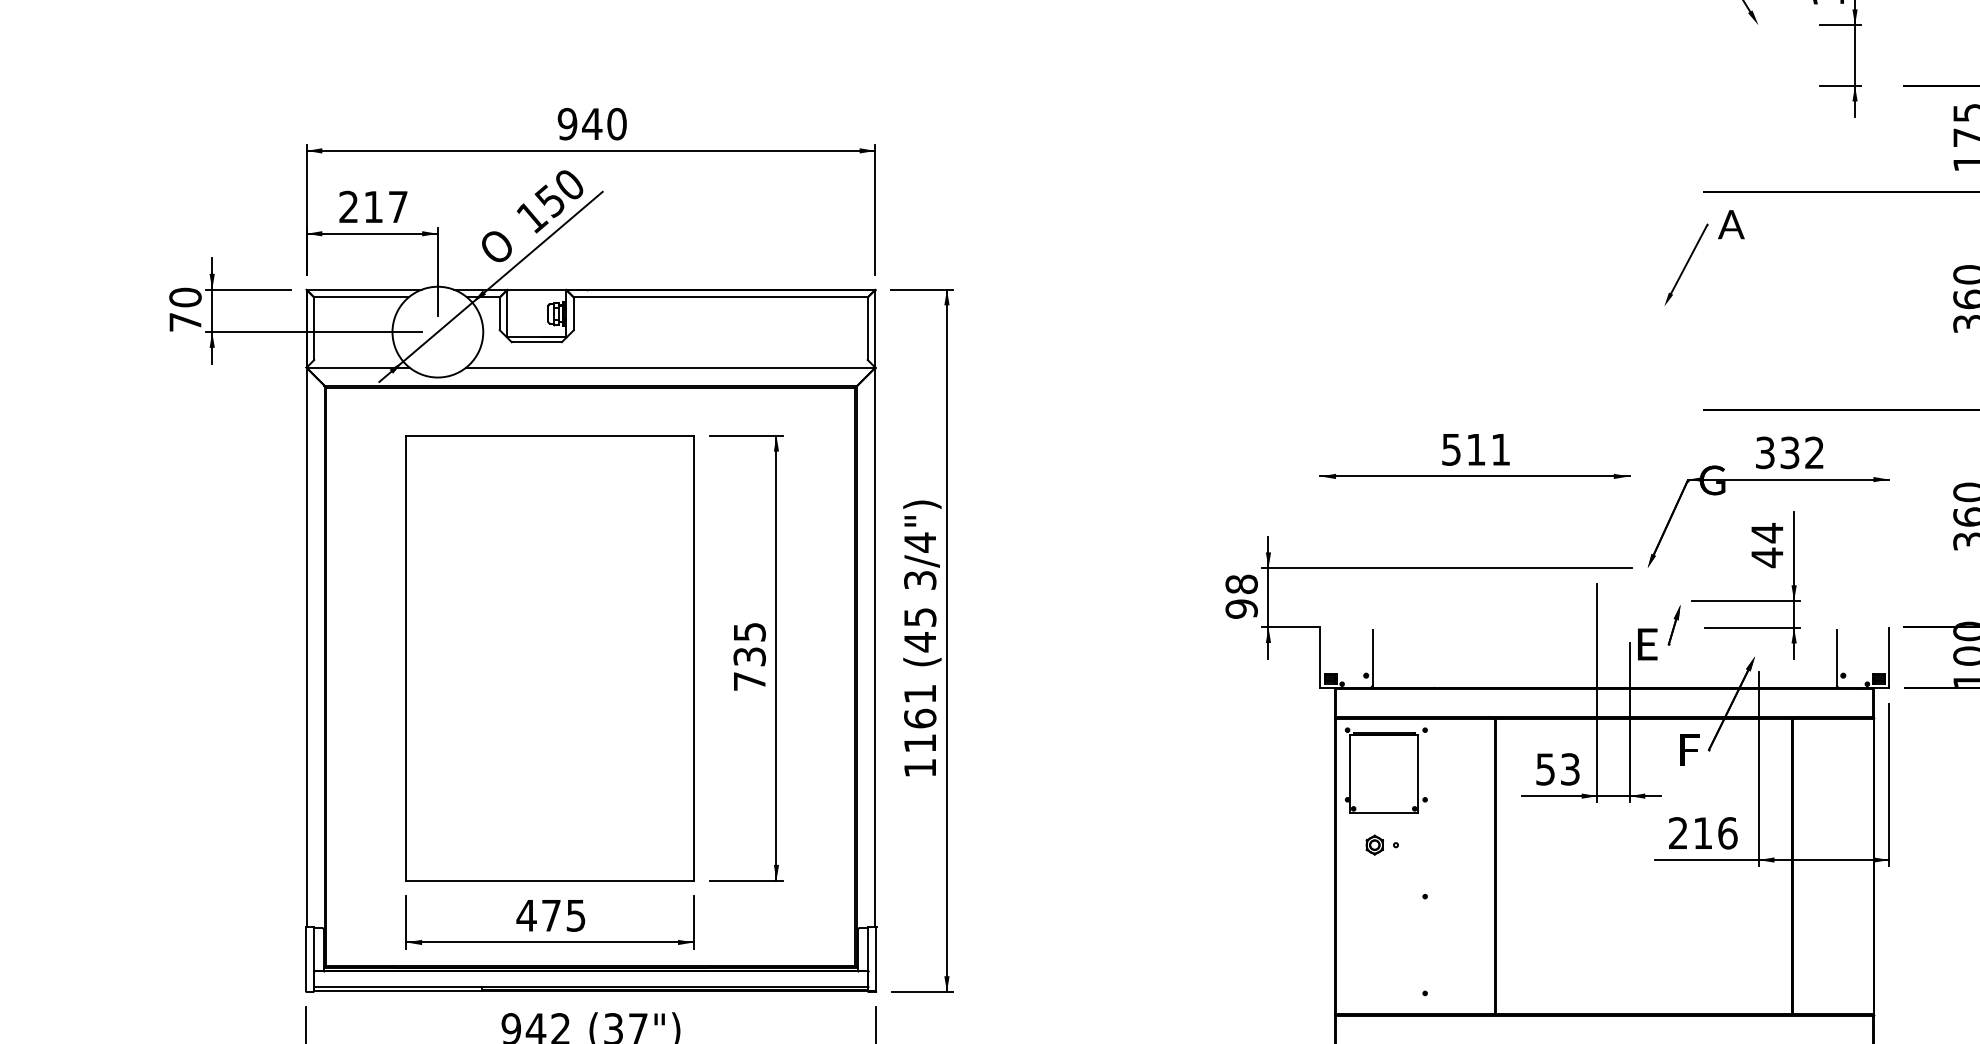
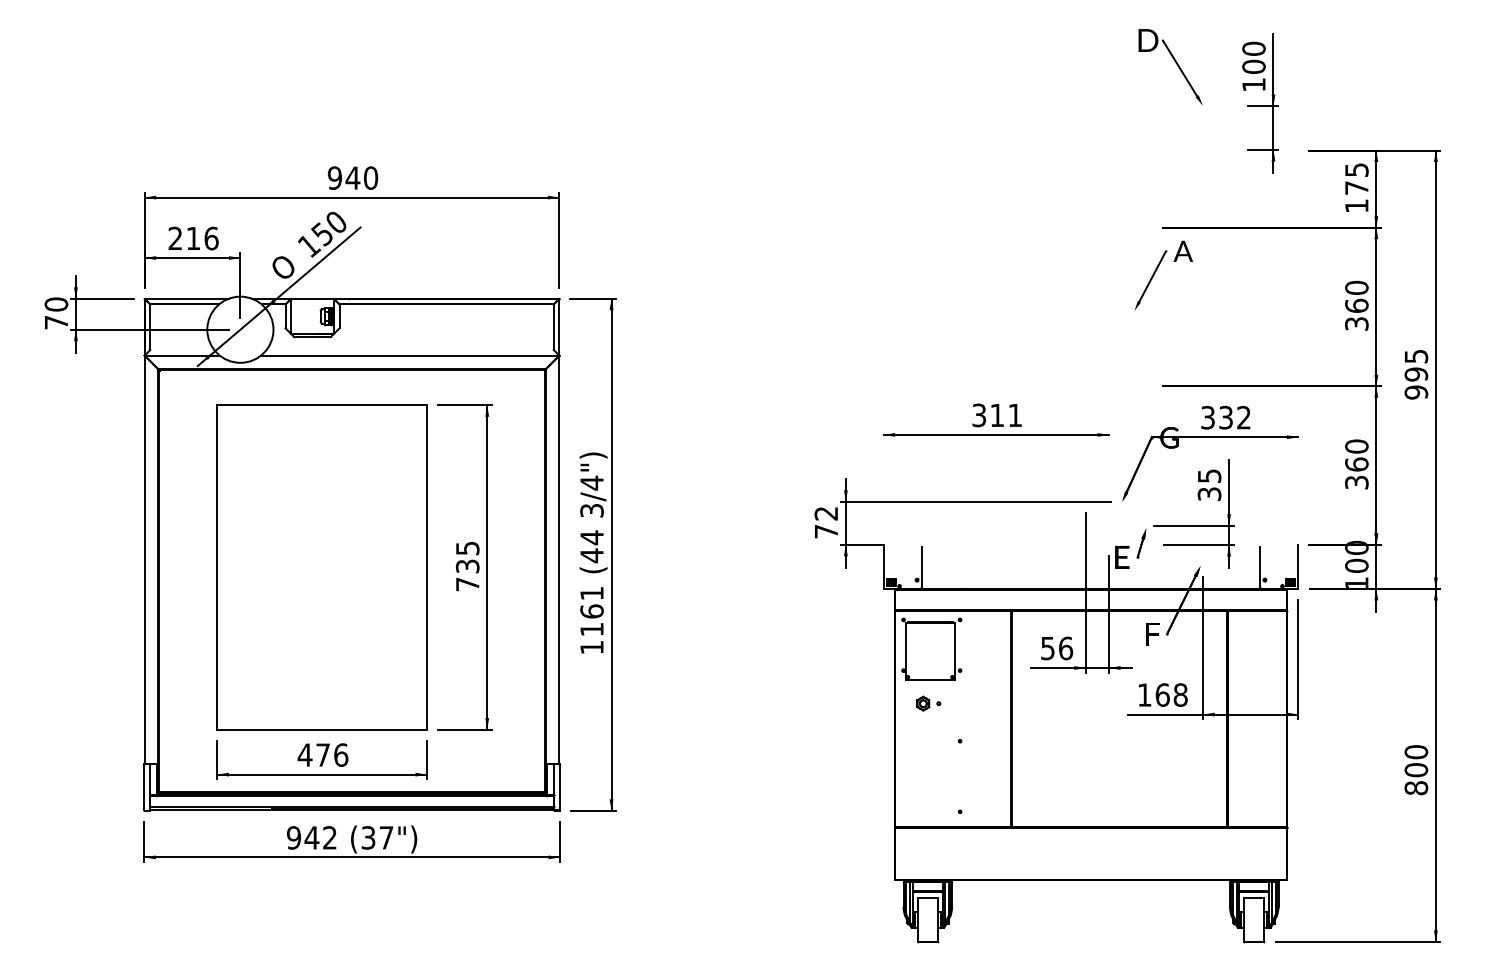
text: (398, 206) -> (211, 238), 217 -> 216
text: (1451, 448) -> (979, 414), 511 -> 311
text: (1767, 544) -> (1209, 484), 44 -> 35
text: (1241, 596) -> (826, 522), 98 -> 72
text: (919, 617) -> (591, 537), (45 -> (44
text: (1571, 769) -> (1066, 648), 53 -> 56
text: (1702, 832) -> (1162, 694), 216 -> 168
text: (576, 914) -> (341, 754), 475 -> 476

